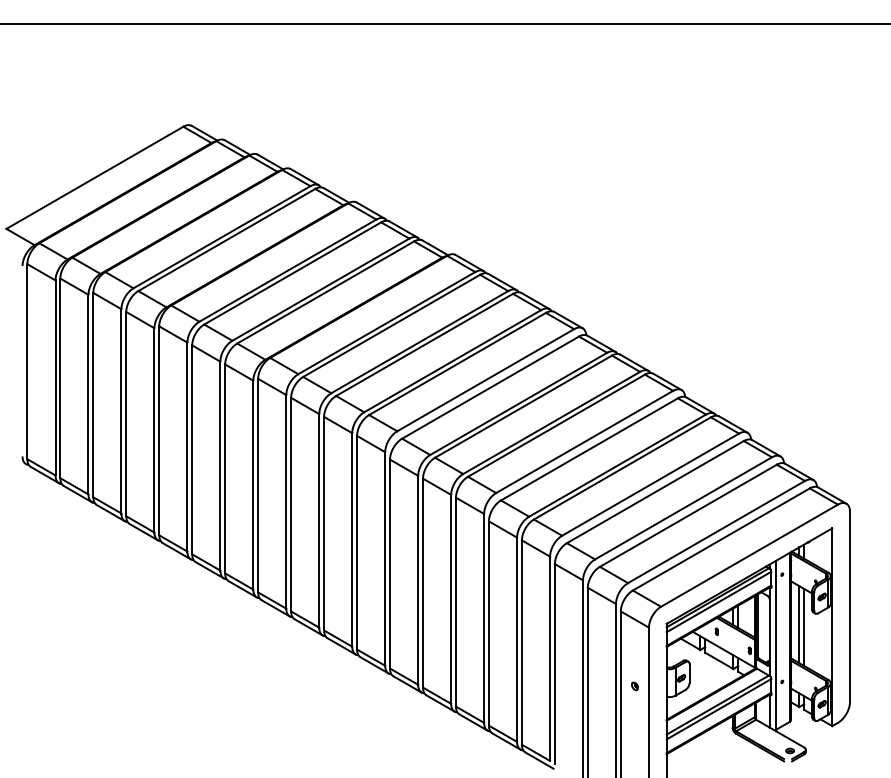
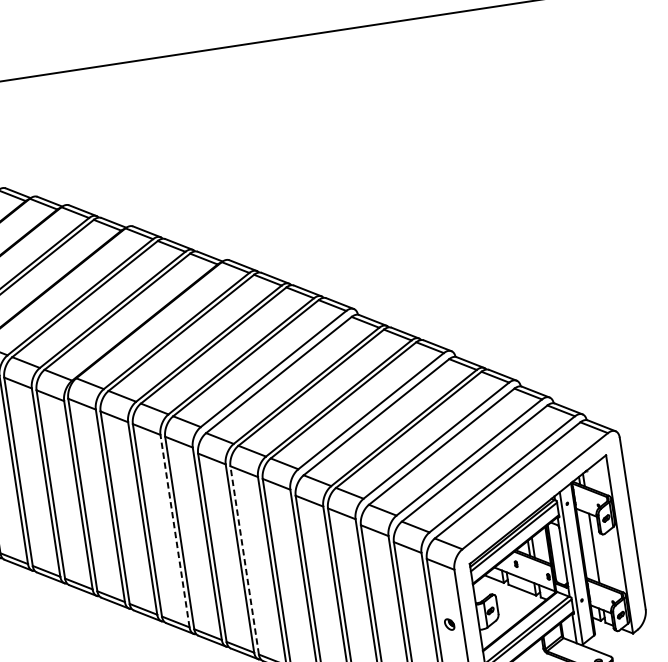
line: (352, 539) -> (175, 530), solid -> dashed
line: (423, 582) -> (245, 559), solid -> dashed
line: (799, 624) -> (589, 546), removed
part: (634, 686) -> (449, 624), size x1.6

